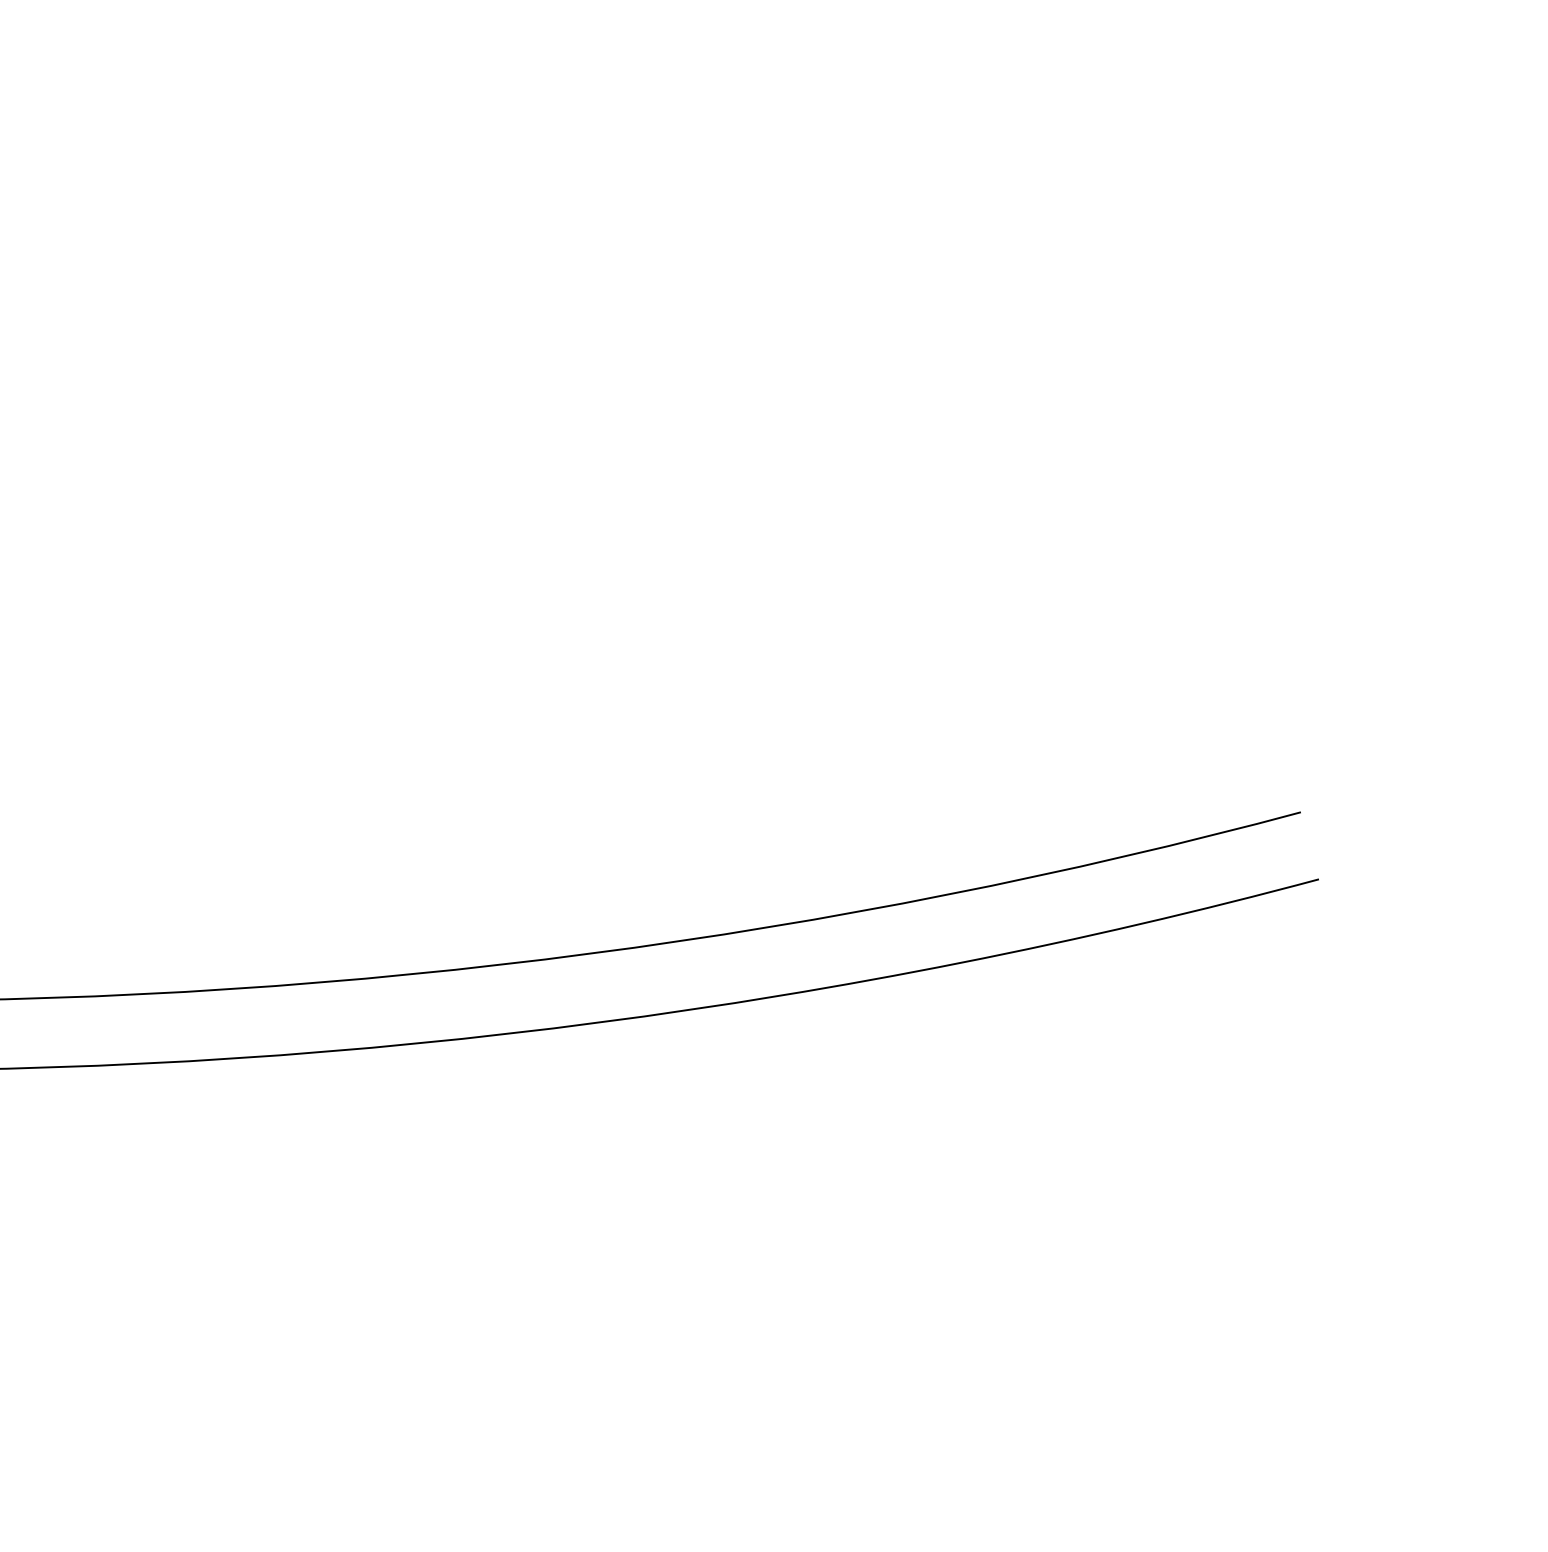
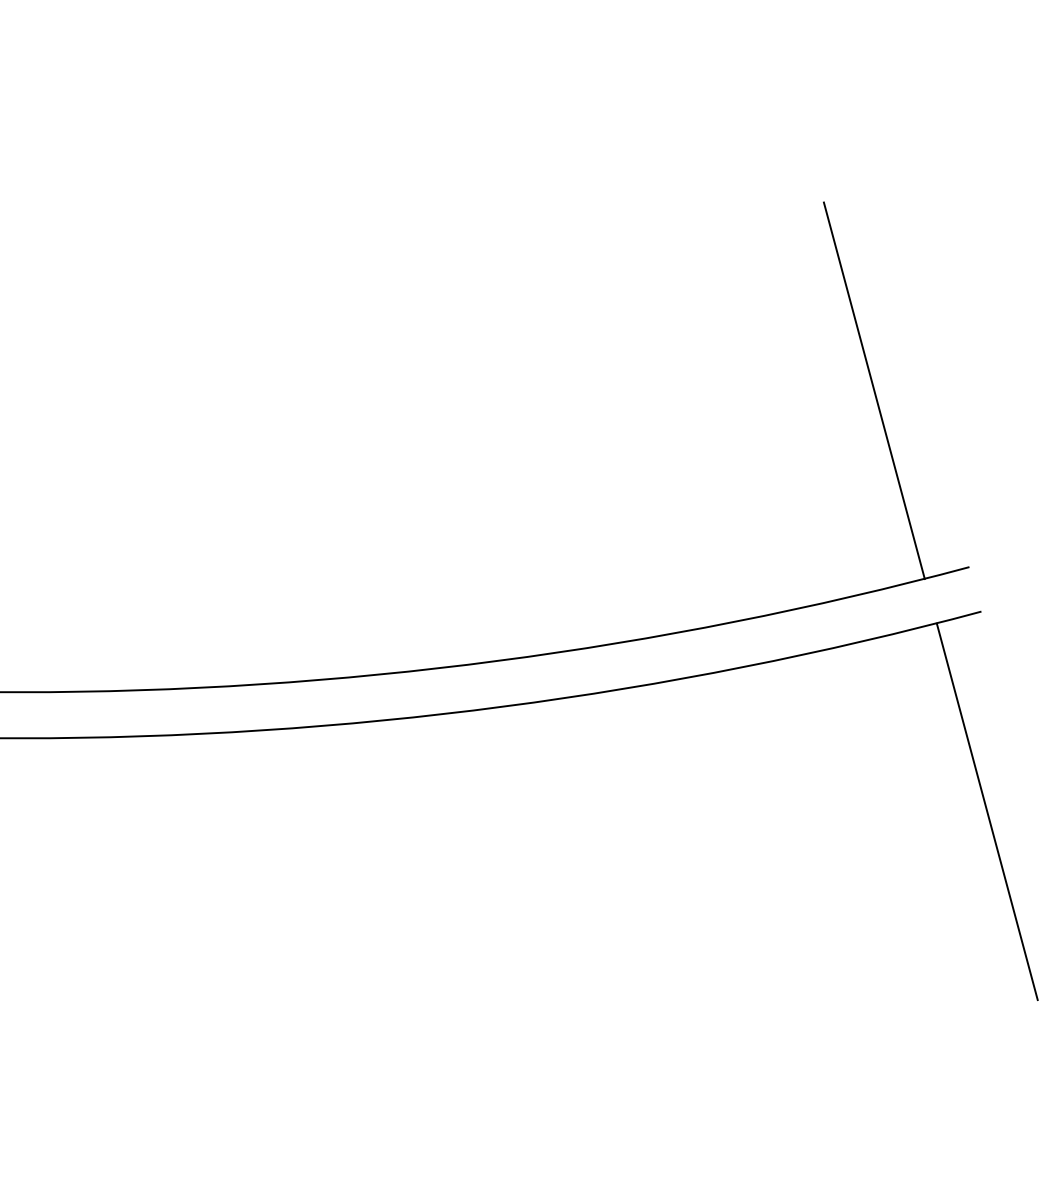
line: (1156, 546) -> (873, 390), added
line: (1326, 1180) -> (986, 811), added

